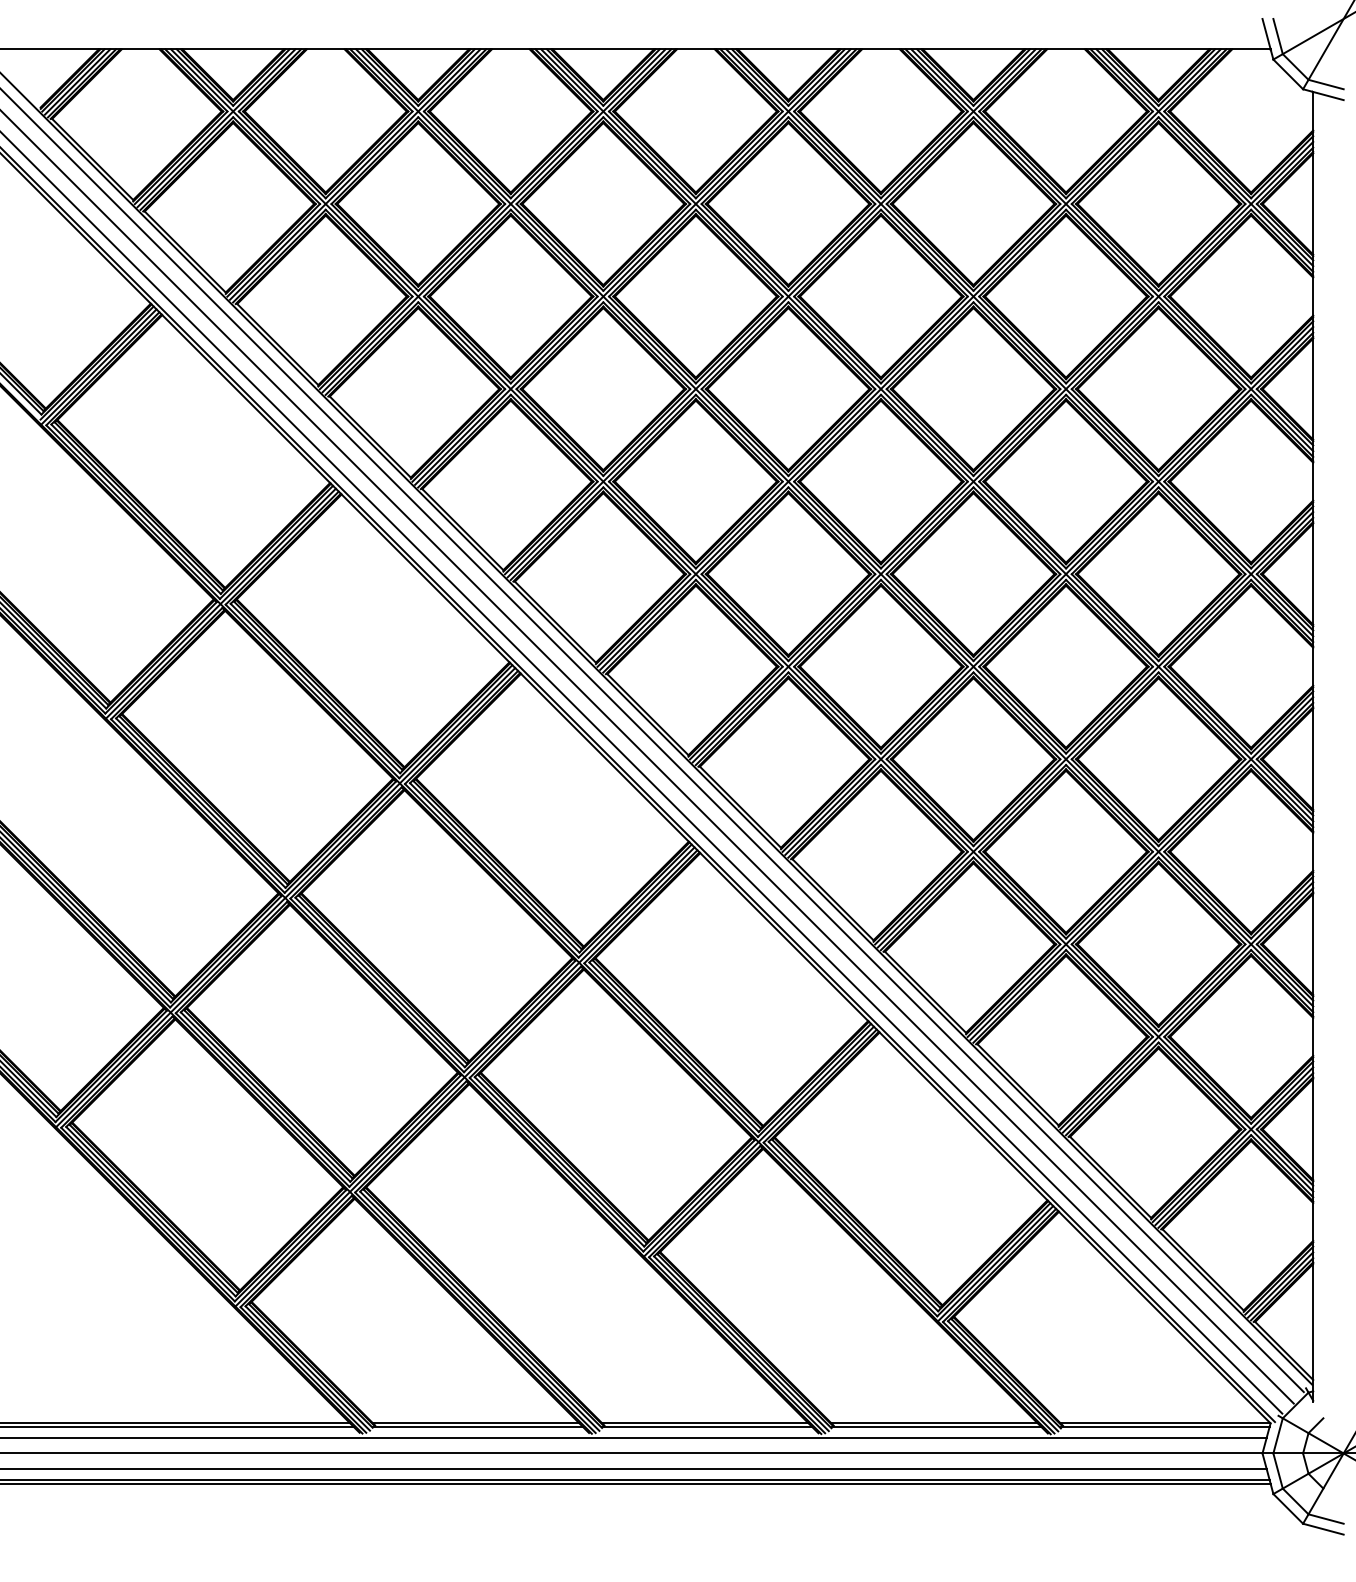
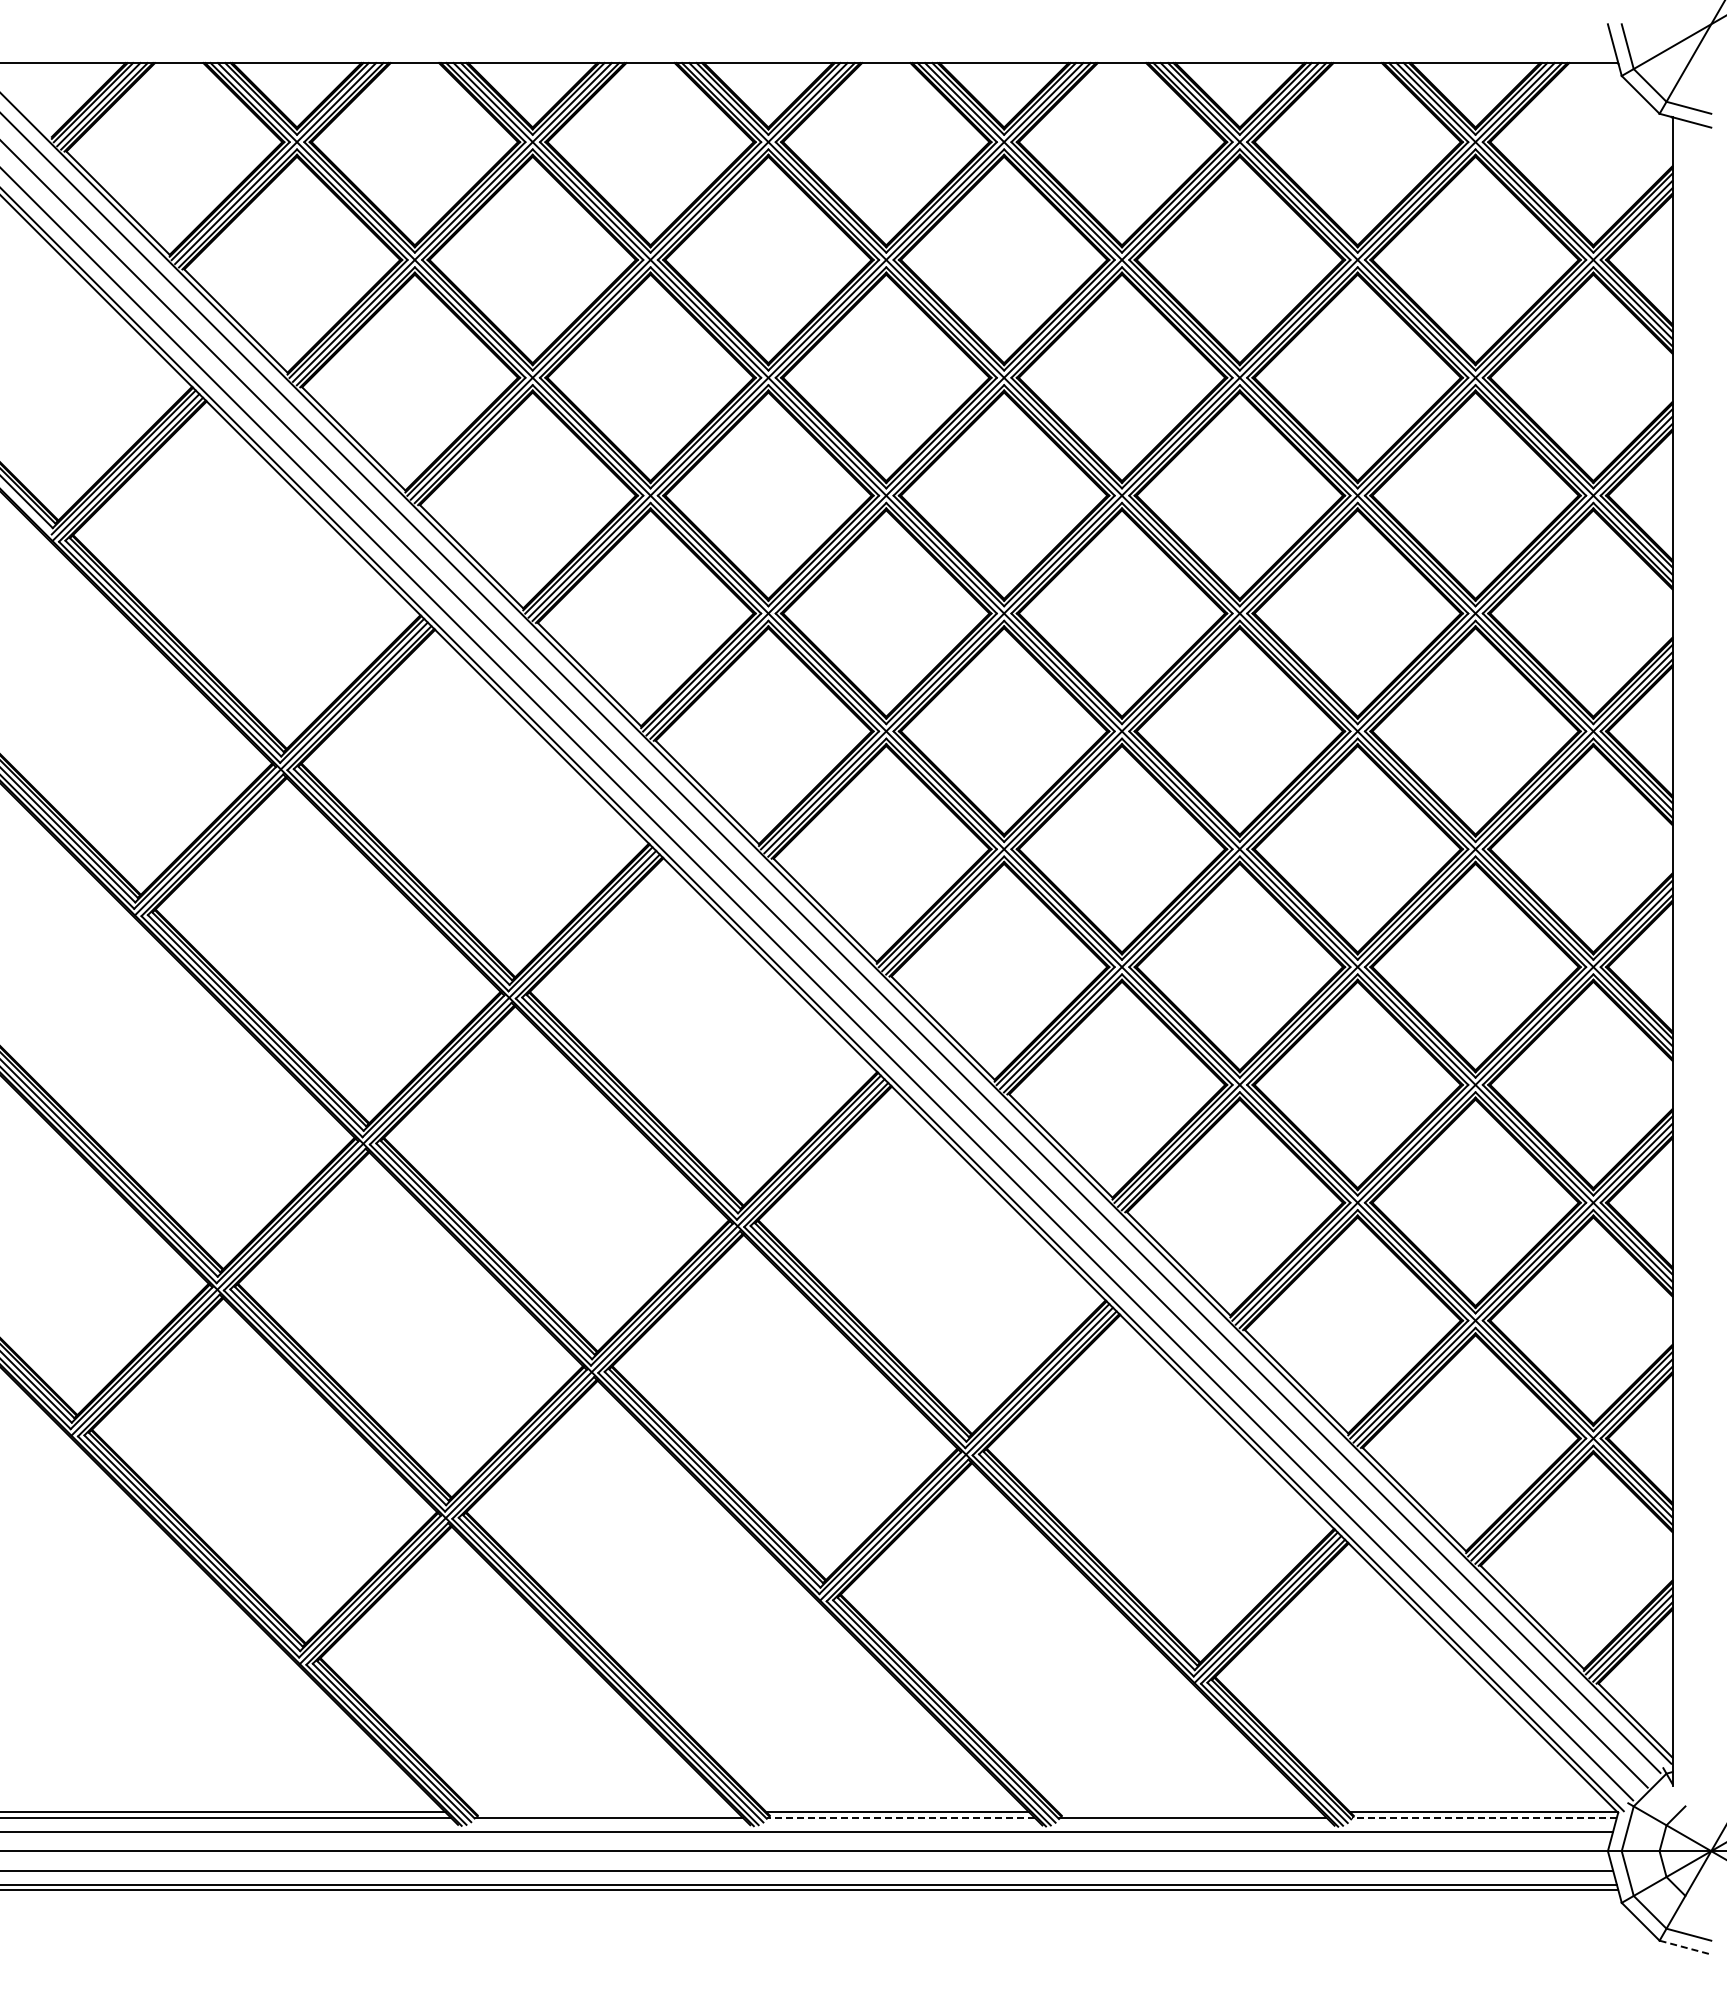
line: (475, 1423) -> (605, 1812), removed
line: (933, 1423) -> (1189, 1812), removed
line: (707, 1427) -> (900, 1817), solid -> dashed
line: (1165, 1427) -> (1484, 1817), solid -> dashed
line: (1323, 1529) -> (1685, 1947), solid -> dashed

